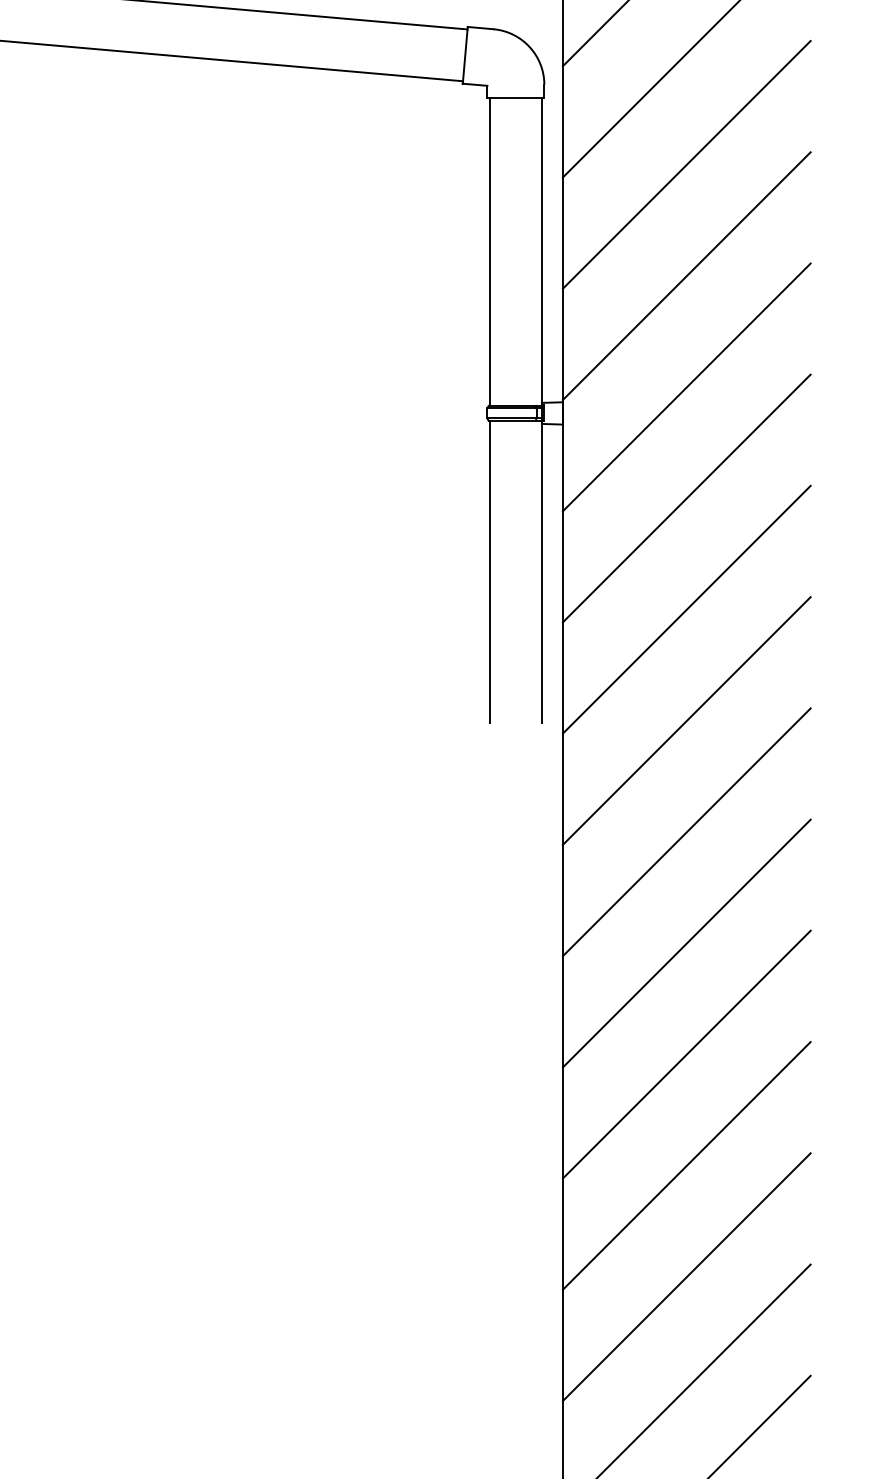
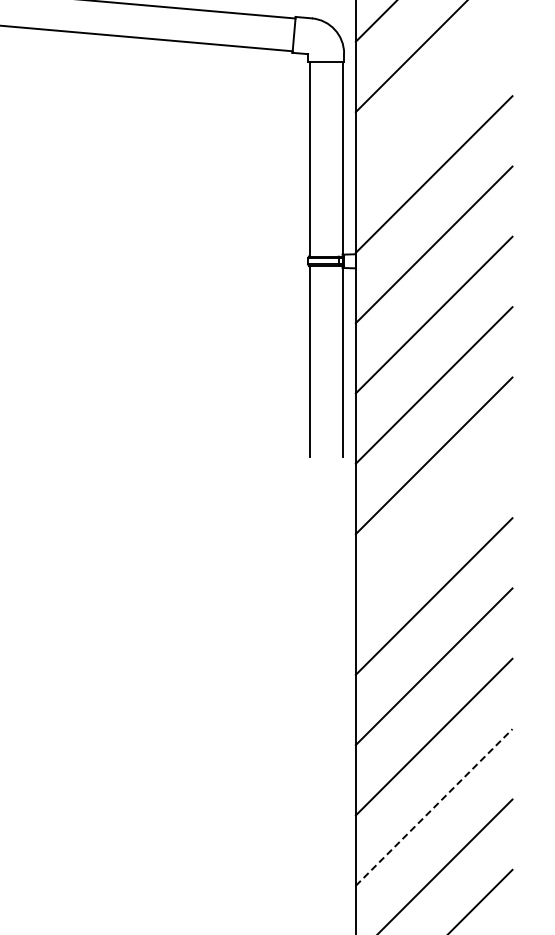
line: (685, 163) -> (433, 103), removed
line: (685, 831) -> (433, 525), removed
line: (687, 1277) -> (434, 807), solid -> dashed

